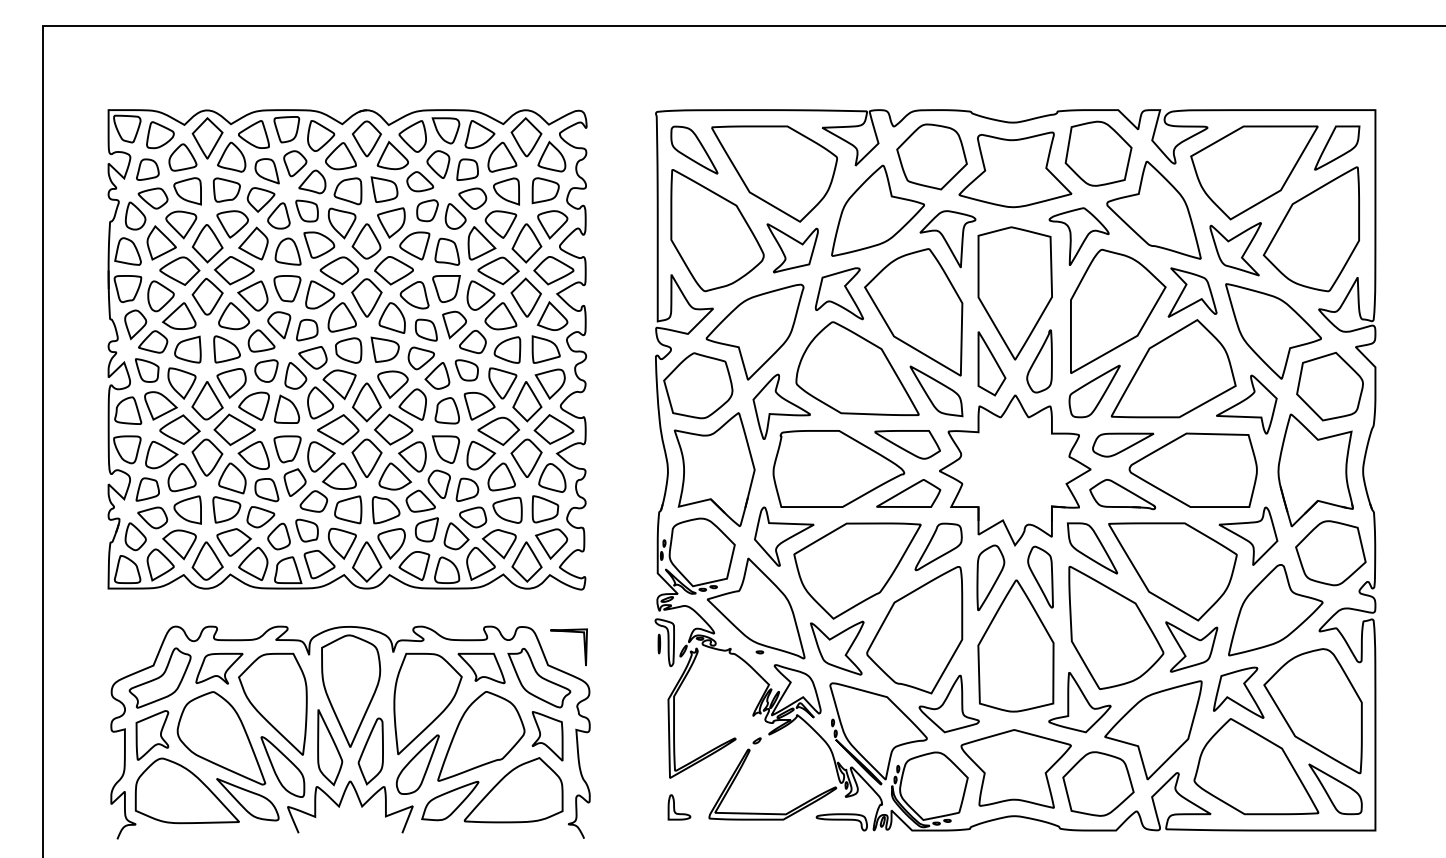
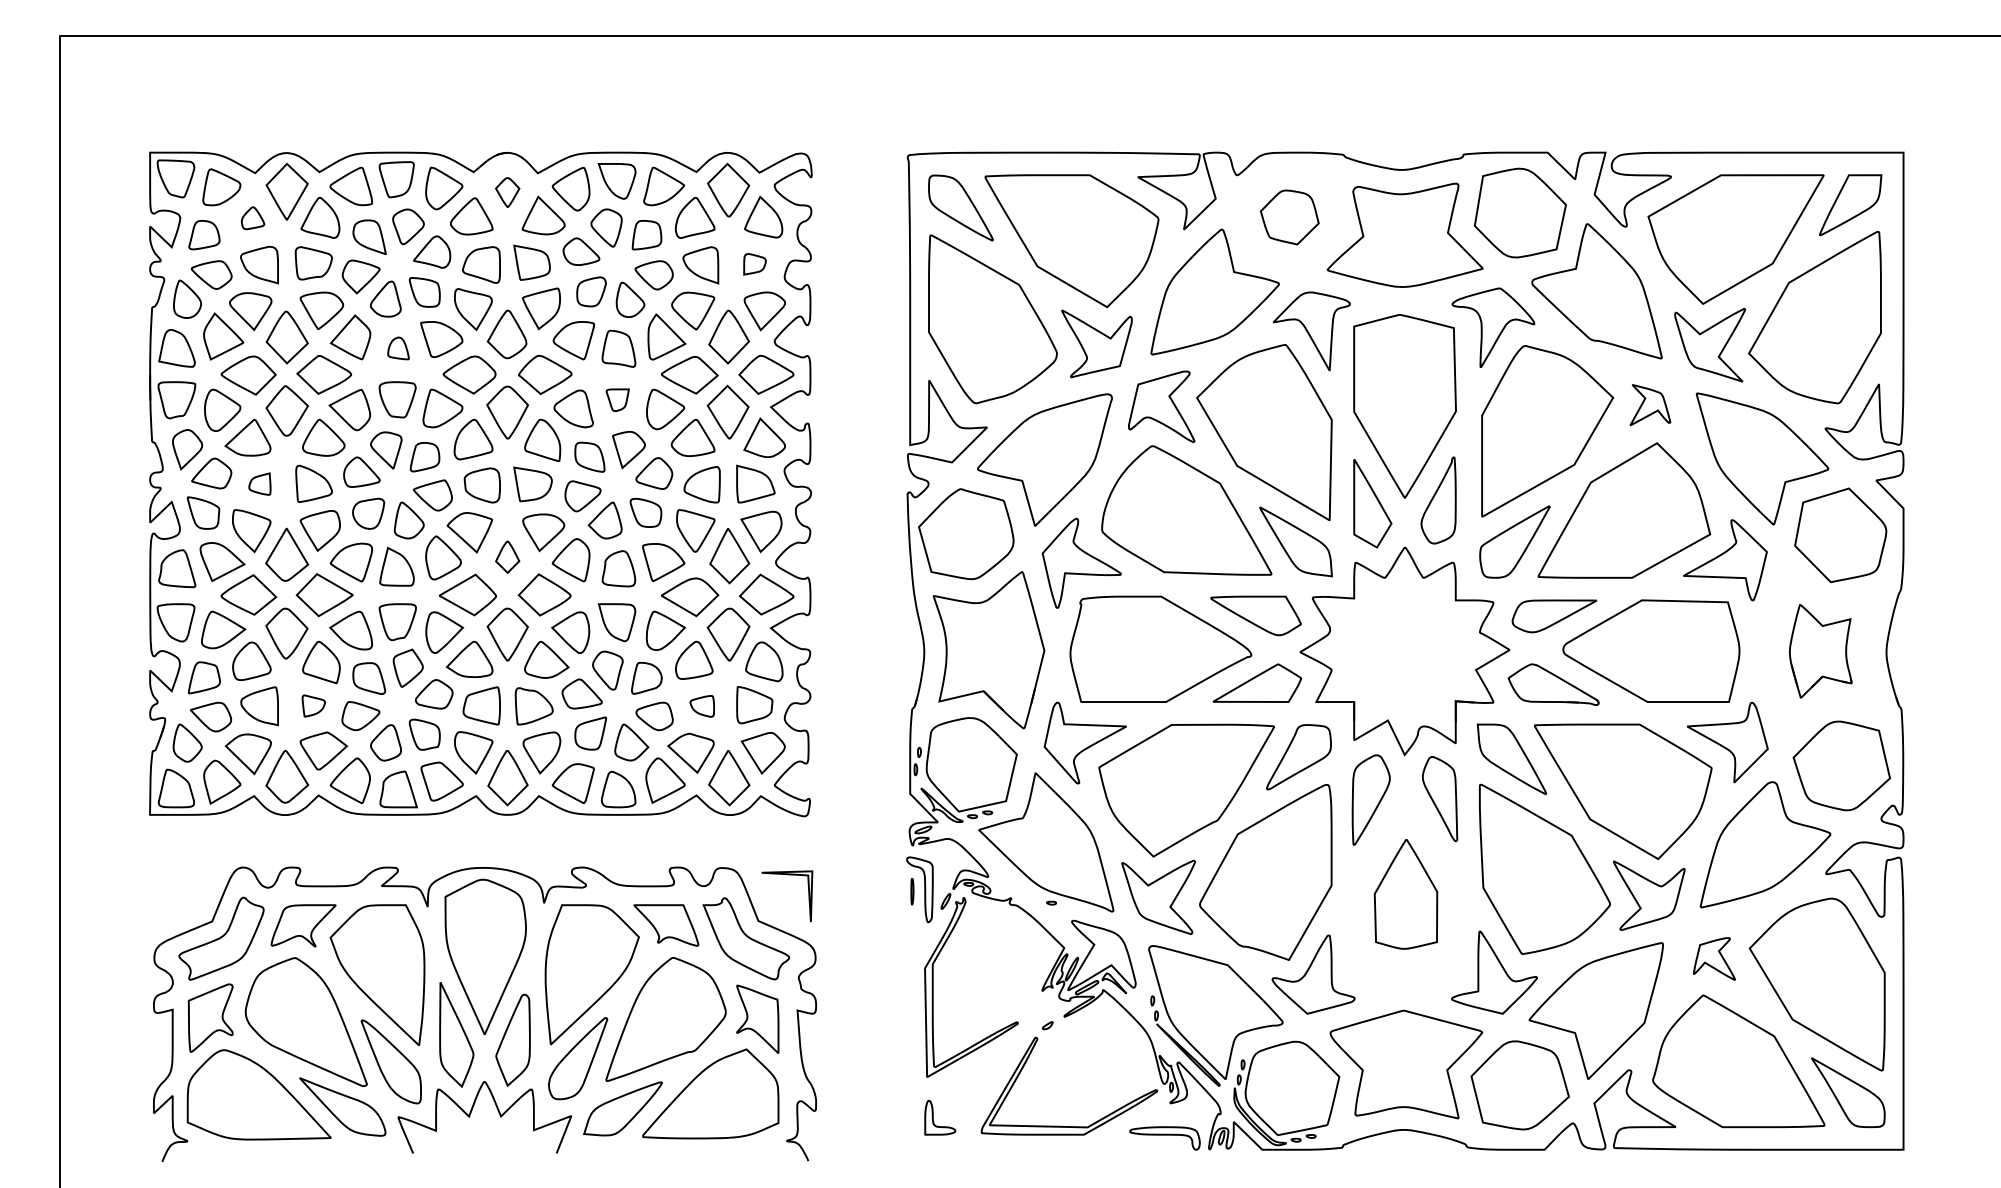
part: (366, 138) -> (507, 191), size x0.6
part: (931, 156) -> (1289, 216), size x0.6
part: (182, 157) -> (252, 218), size x0.6
part: (545, 190) -> (754, 263), size x0.6
part: (287, 251) -> (397, 348), size x0.6
part: (446, 288) -> (617, 399), size x0.6
part: (1192, 292) -> (1650, 405), size x0.6
part: (187, 349) -> (259, 483), size x0.6
part: (366, 402) -> (507, 557), size x0.6
part: (1315, 470) -> (1820, 651), size x0.6
part: (226, 509) -> (313, 705), size x0.6
part: (507, 509) -> (702, 705), size x0.6
part: (1015, 645) -> (1405, 893), size x0.6
part: (1238, 692) -> (1714, 958), size x0.6

